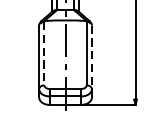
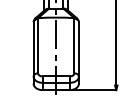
line: (44, 54) -> (38, 46), dashed -> solid
line: (91, 57) -> (78, 49), dashed -> solid

